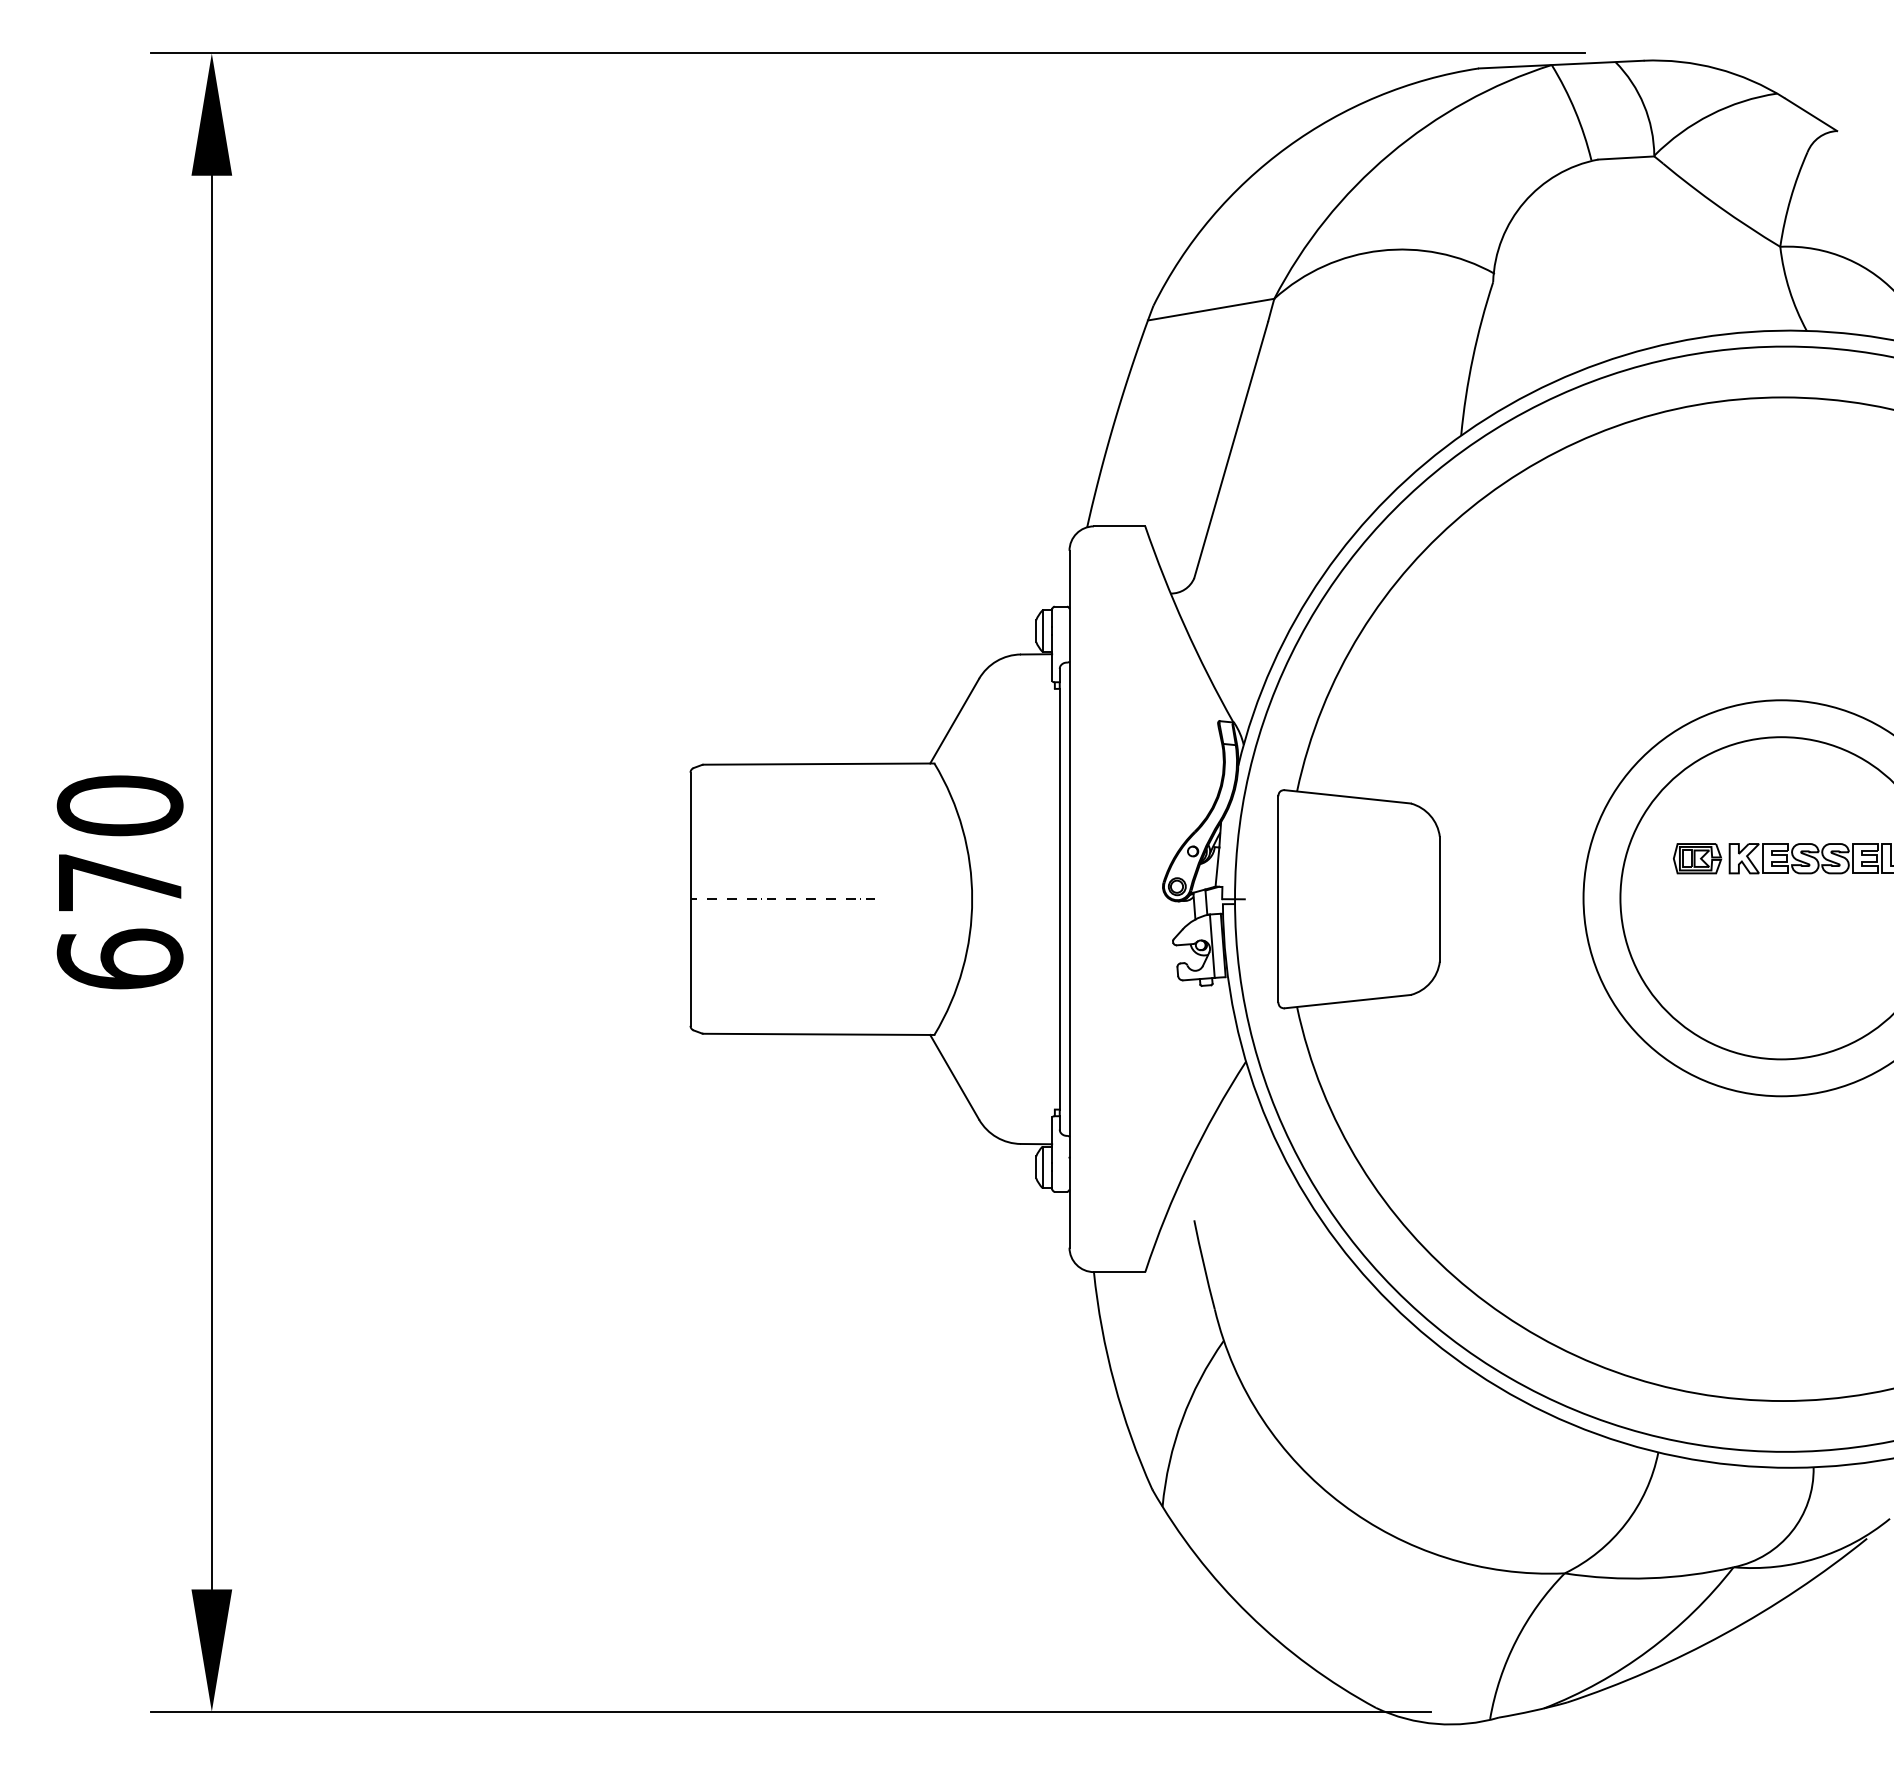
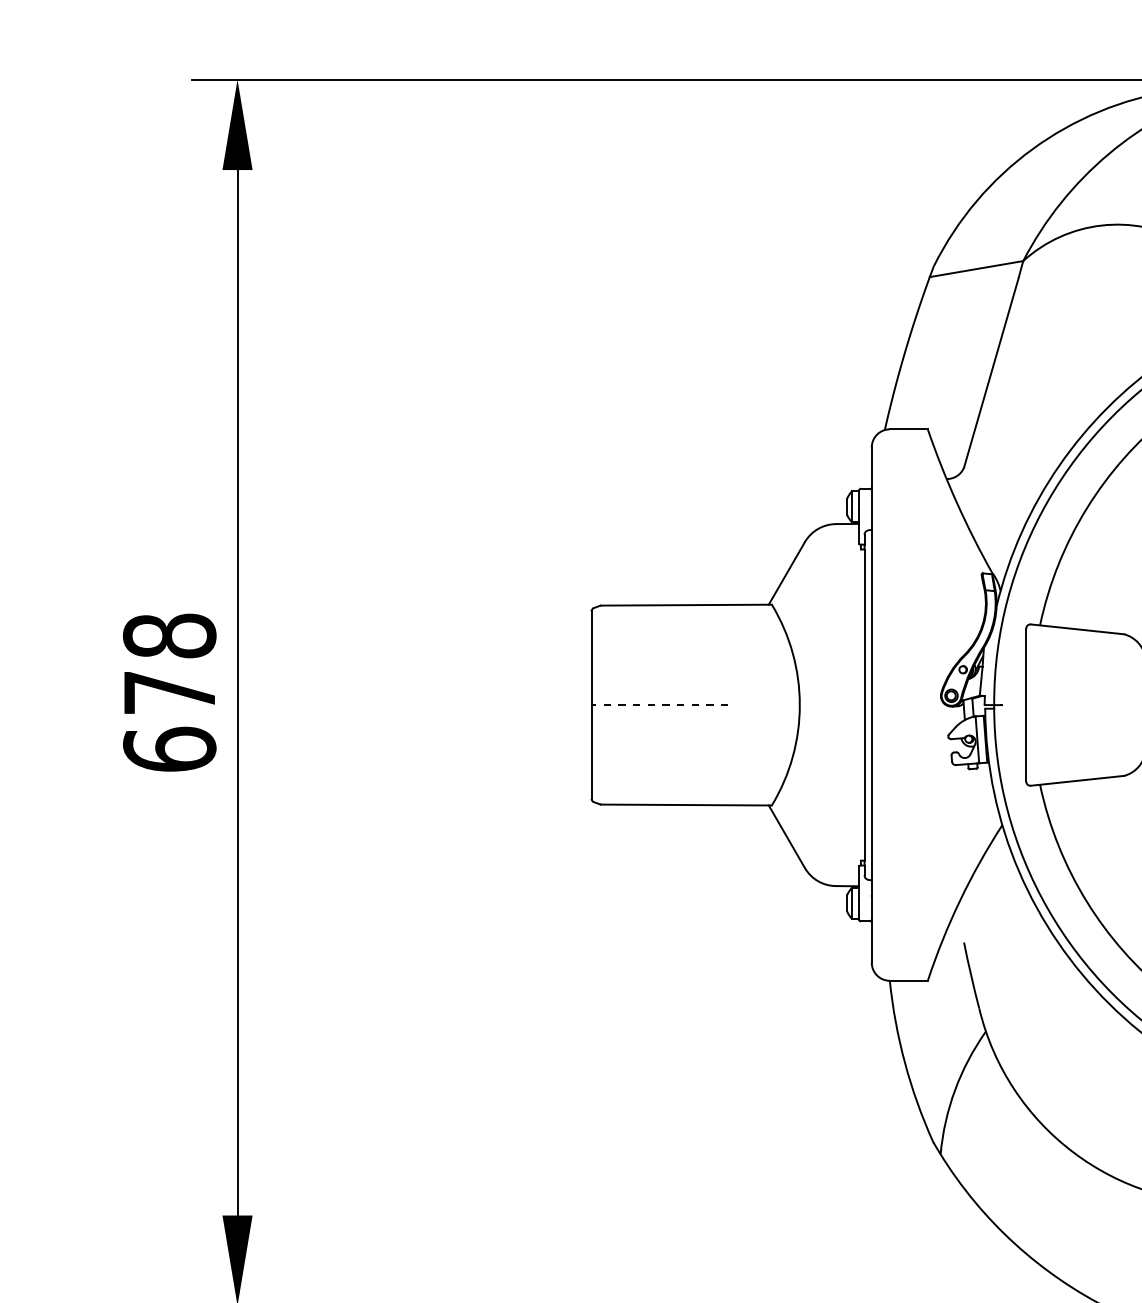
text: (120, 805) -> (169, 635), 670 -> 678

